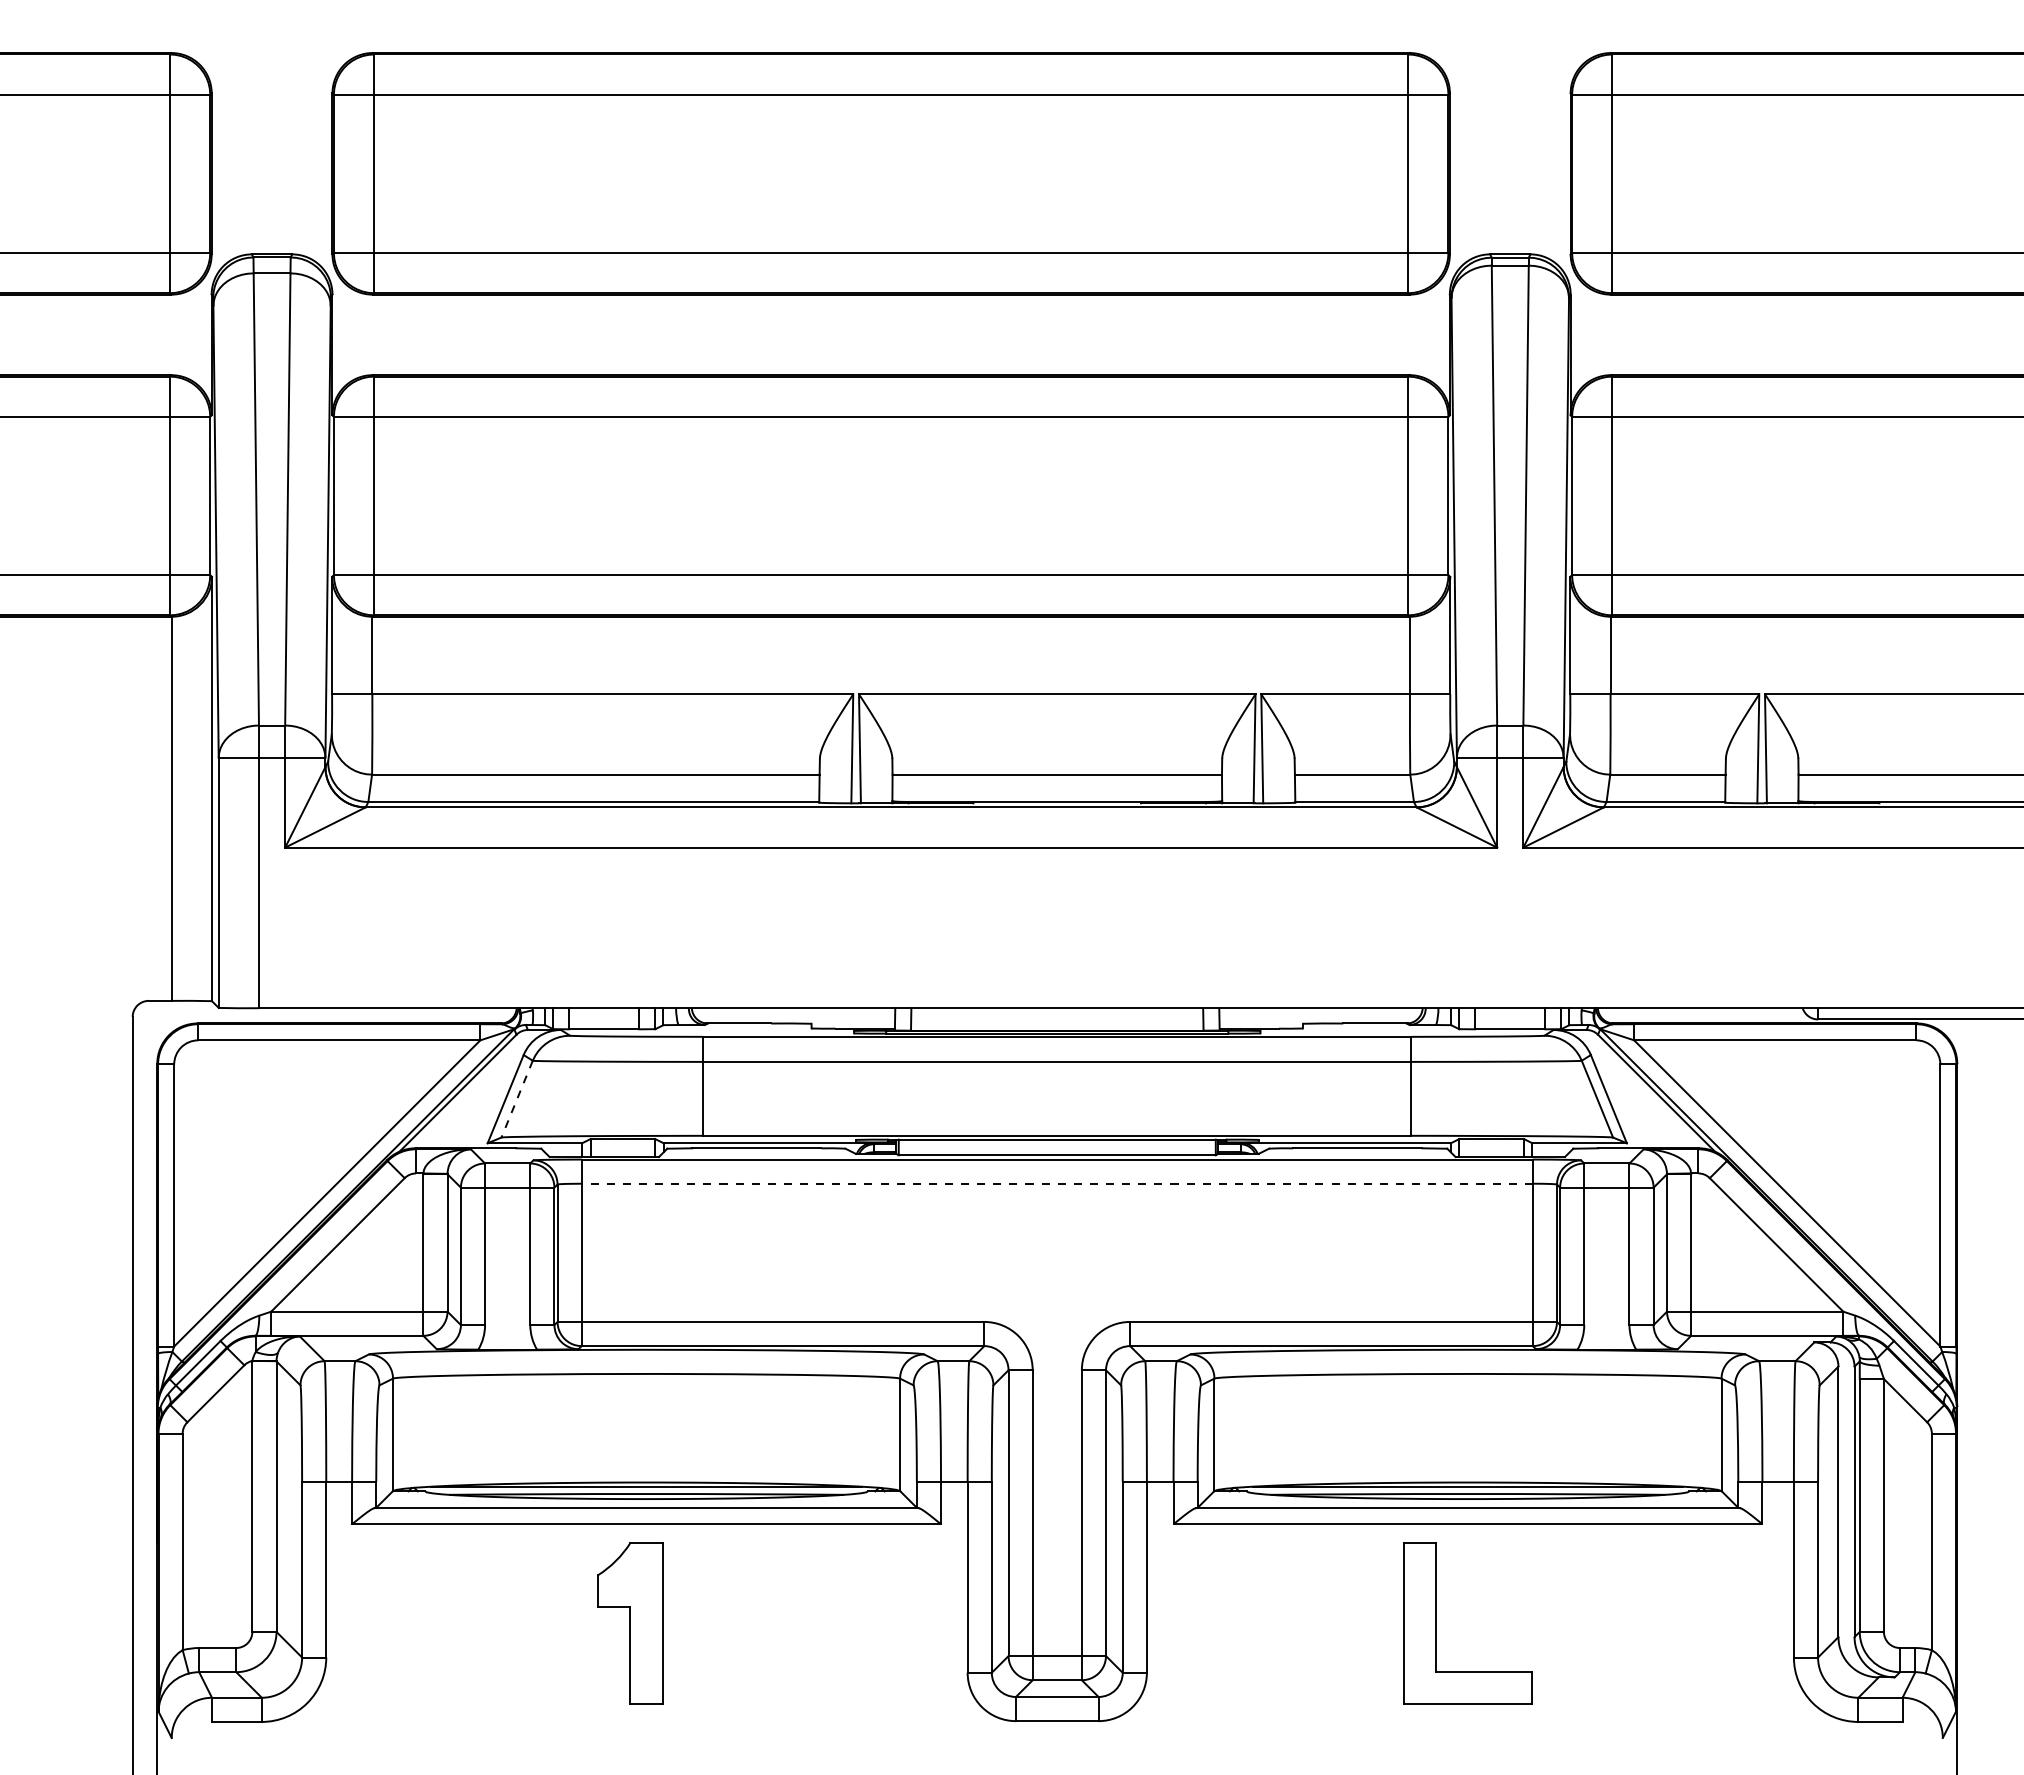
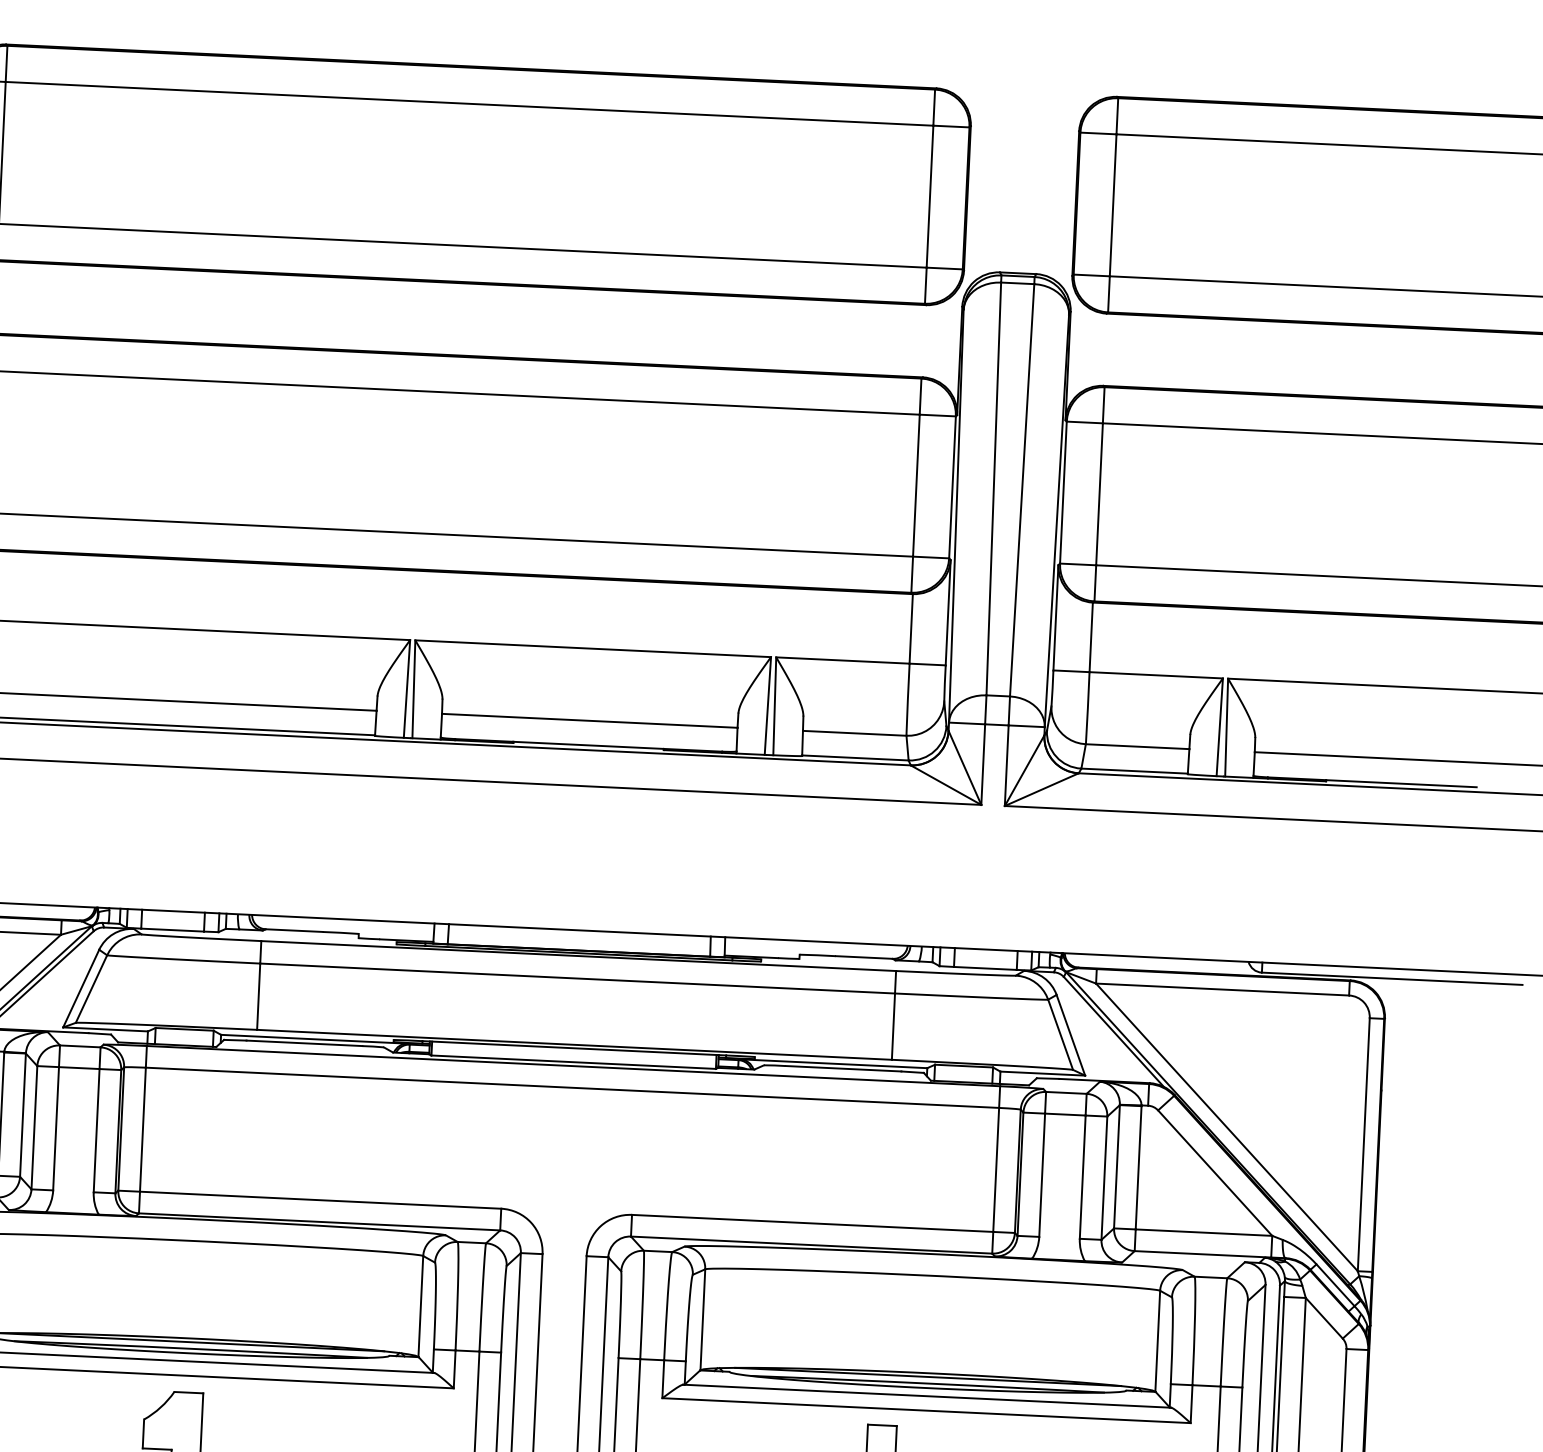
line: (516, 1099) -> (90, 989), dashed -> solid
line: (1057, 1183) -> (572, 1087), dashed -> solid

